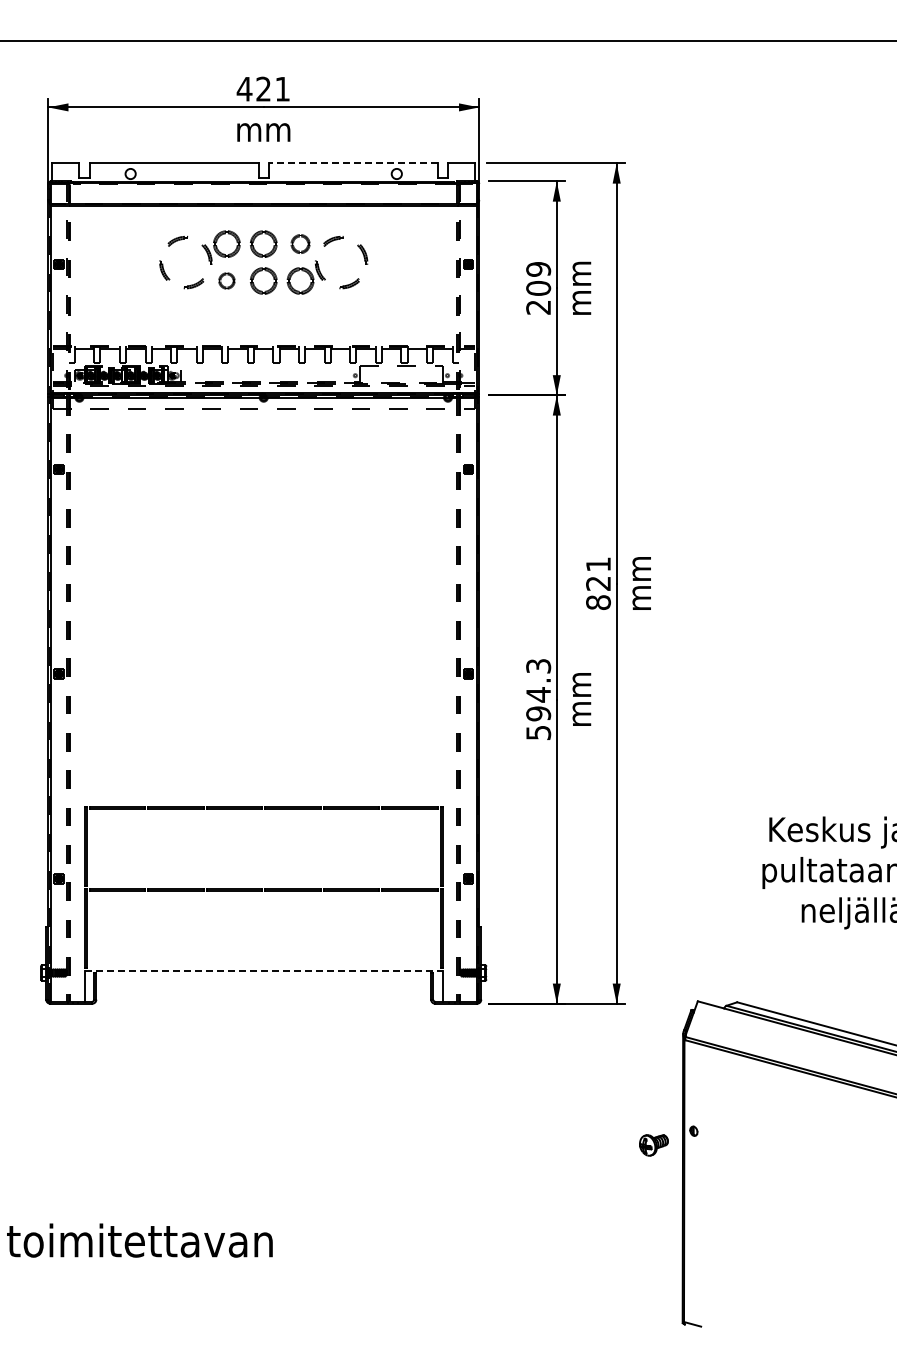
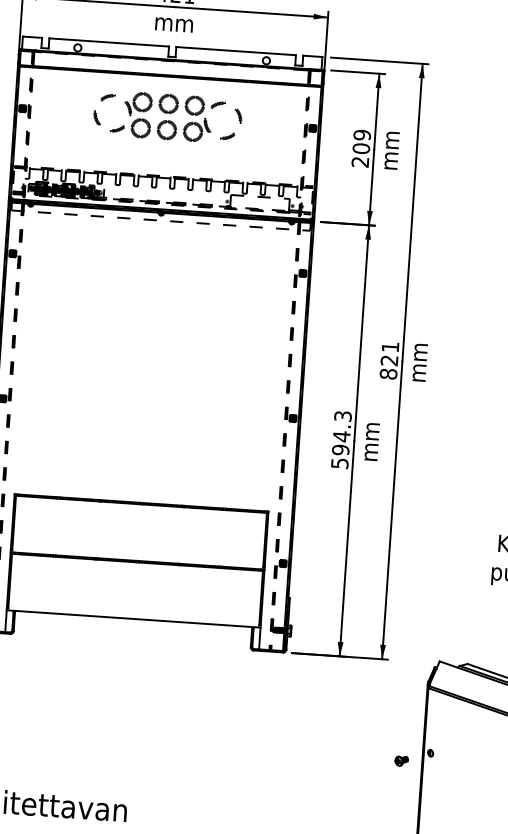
line: (352, 163) -> (235, 51), dashed -> solid
part: (300, 243) -> (194, 105), size x1.43
part: (226, 280) -> (140, 127), size x1.67
line: (264, 970) -> (134, 618), dashed -> solid
part: (653, 1145) -> (401, 761), size x0.62

